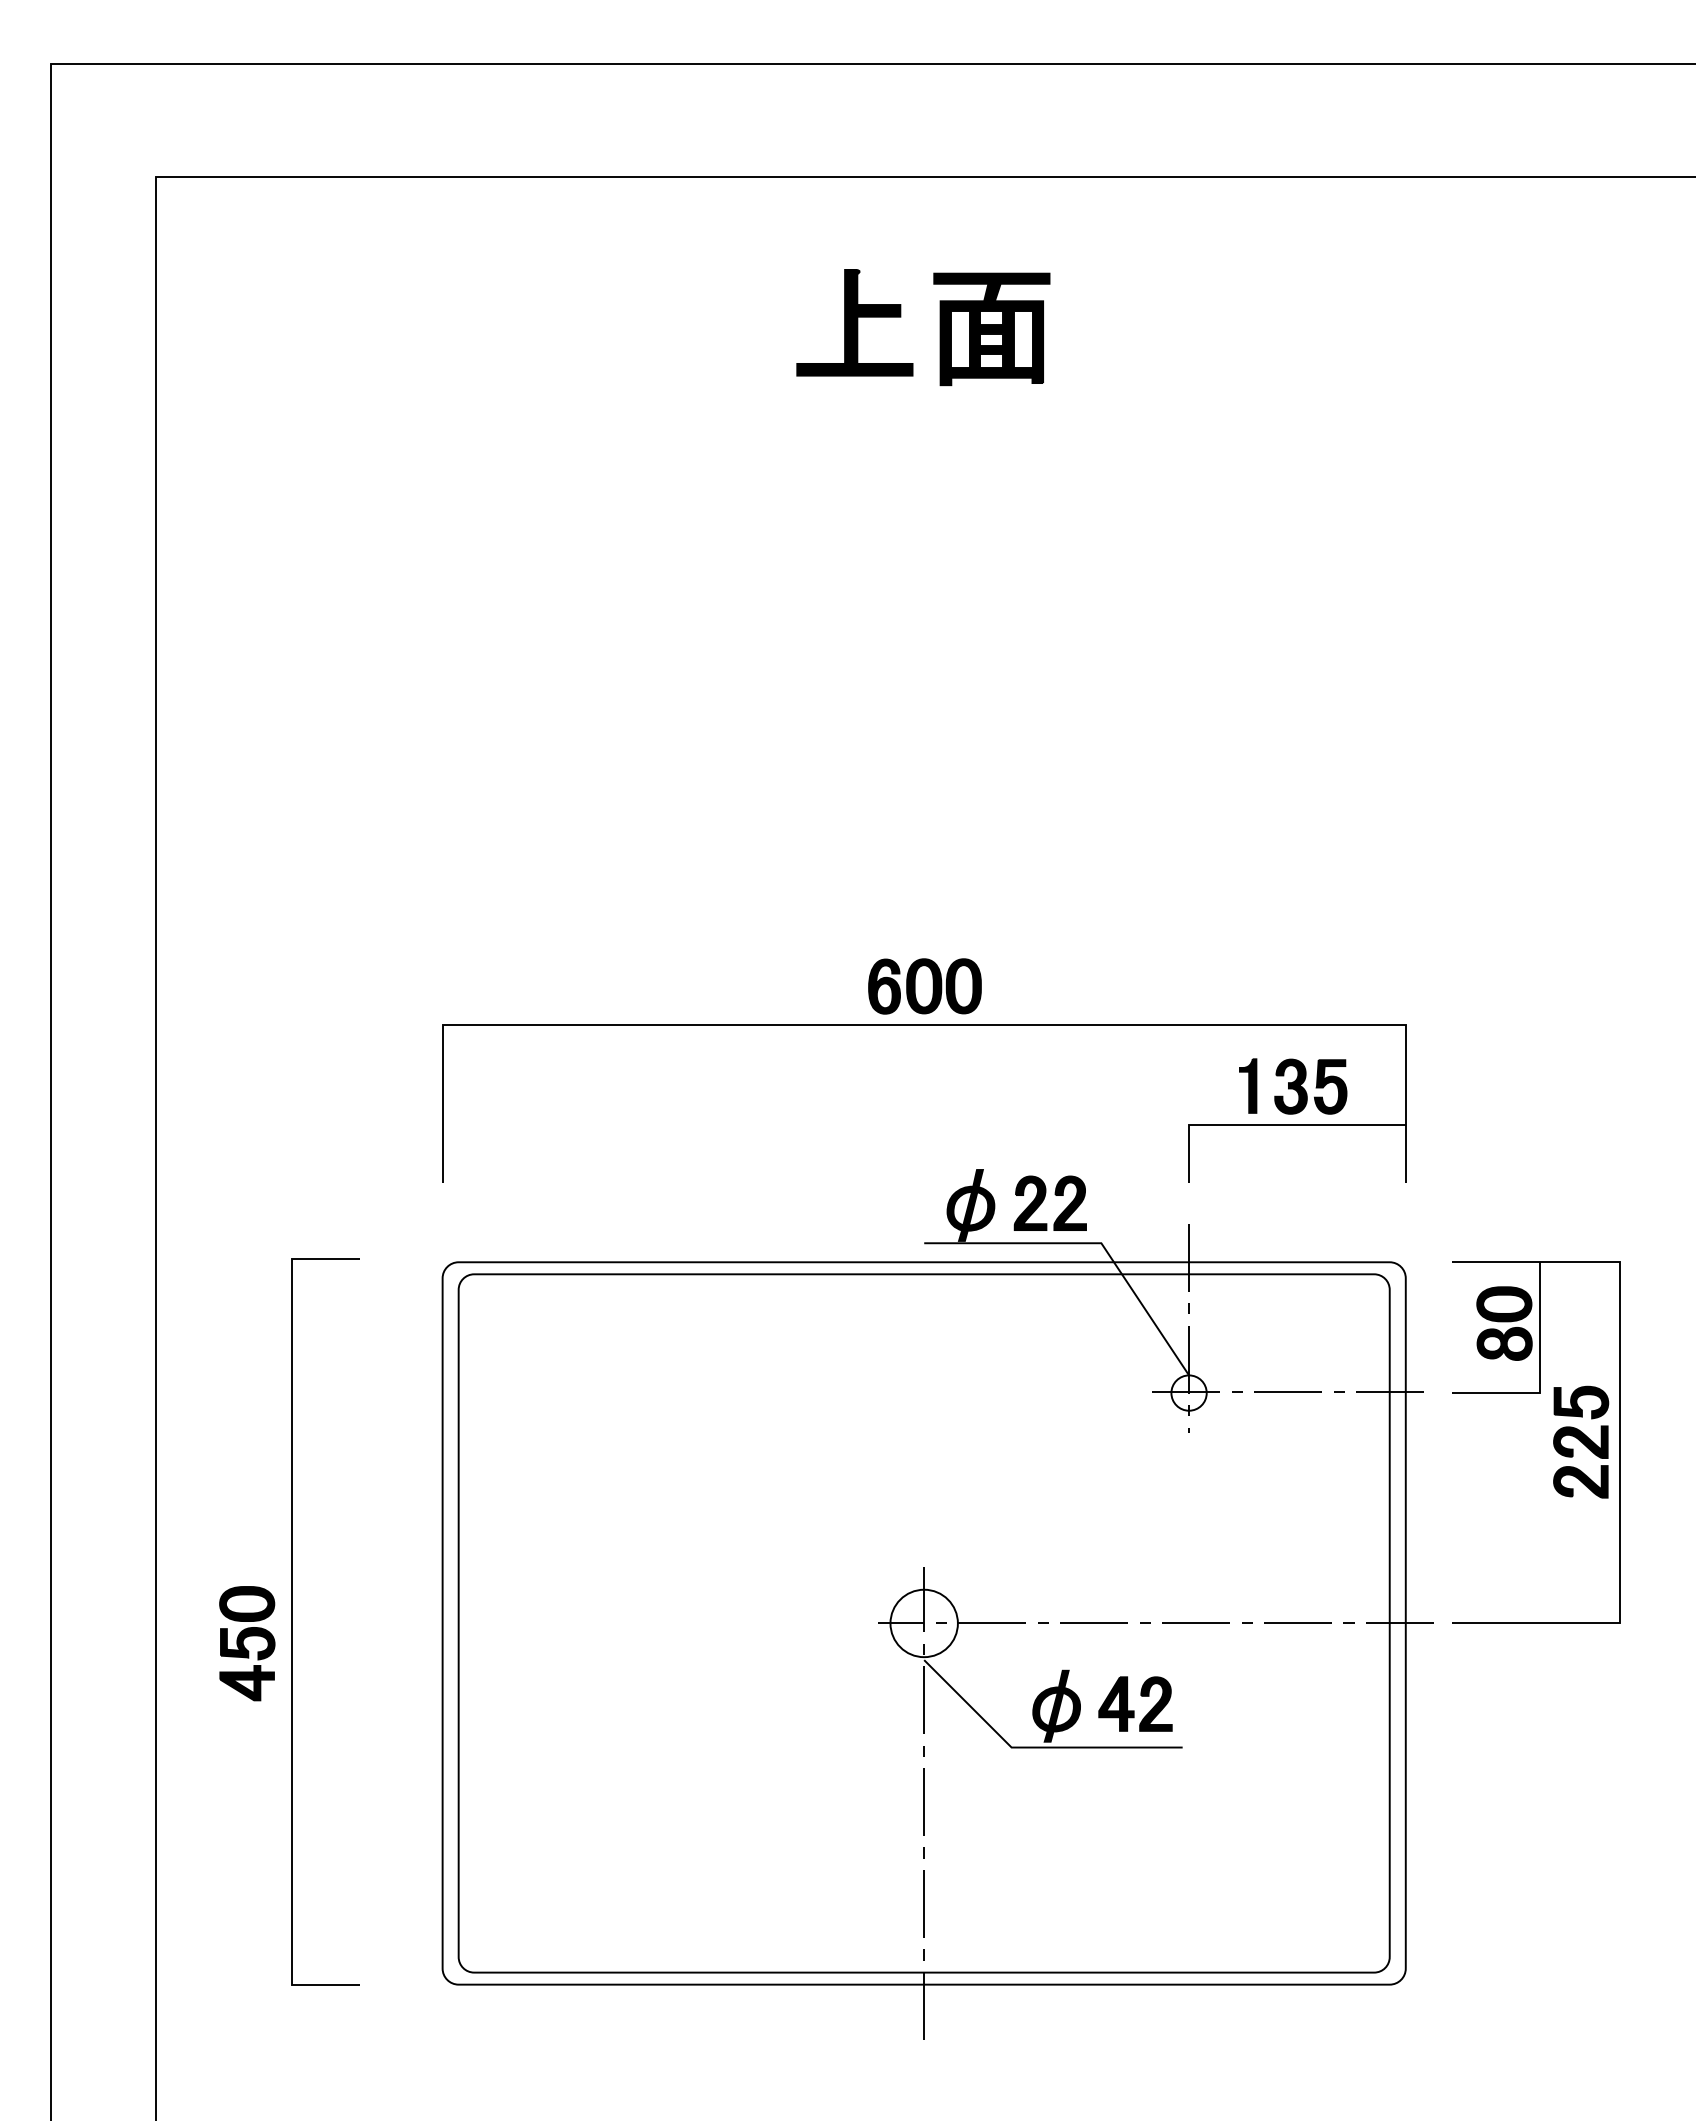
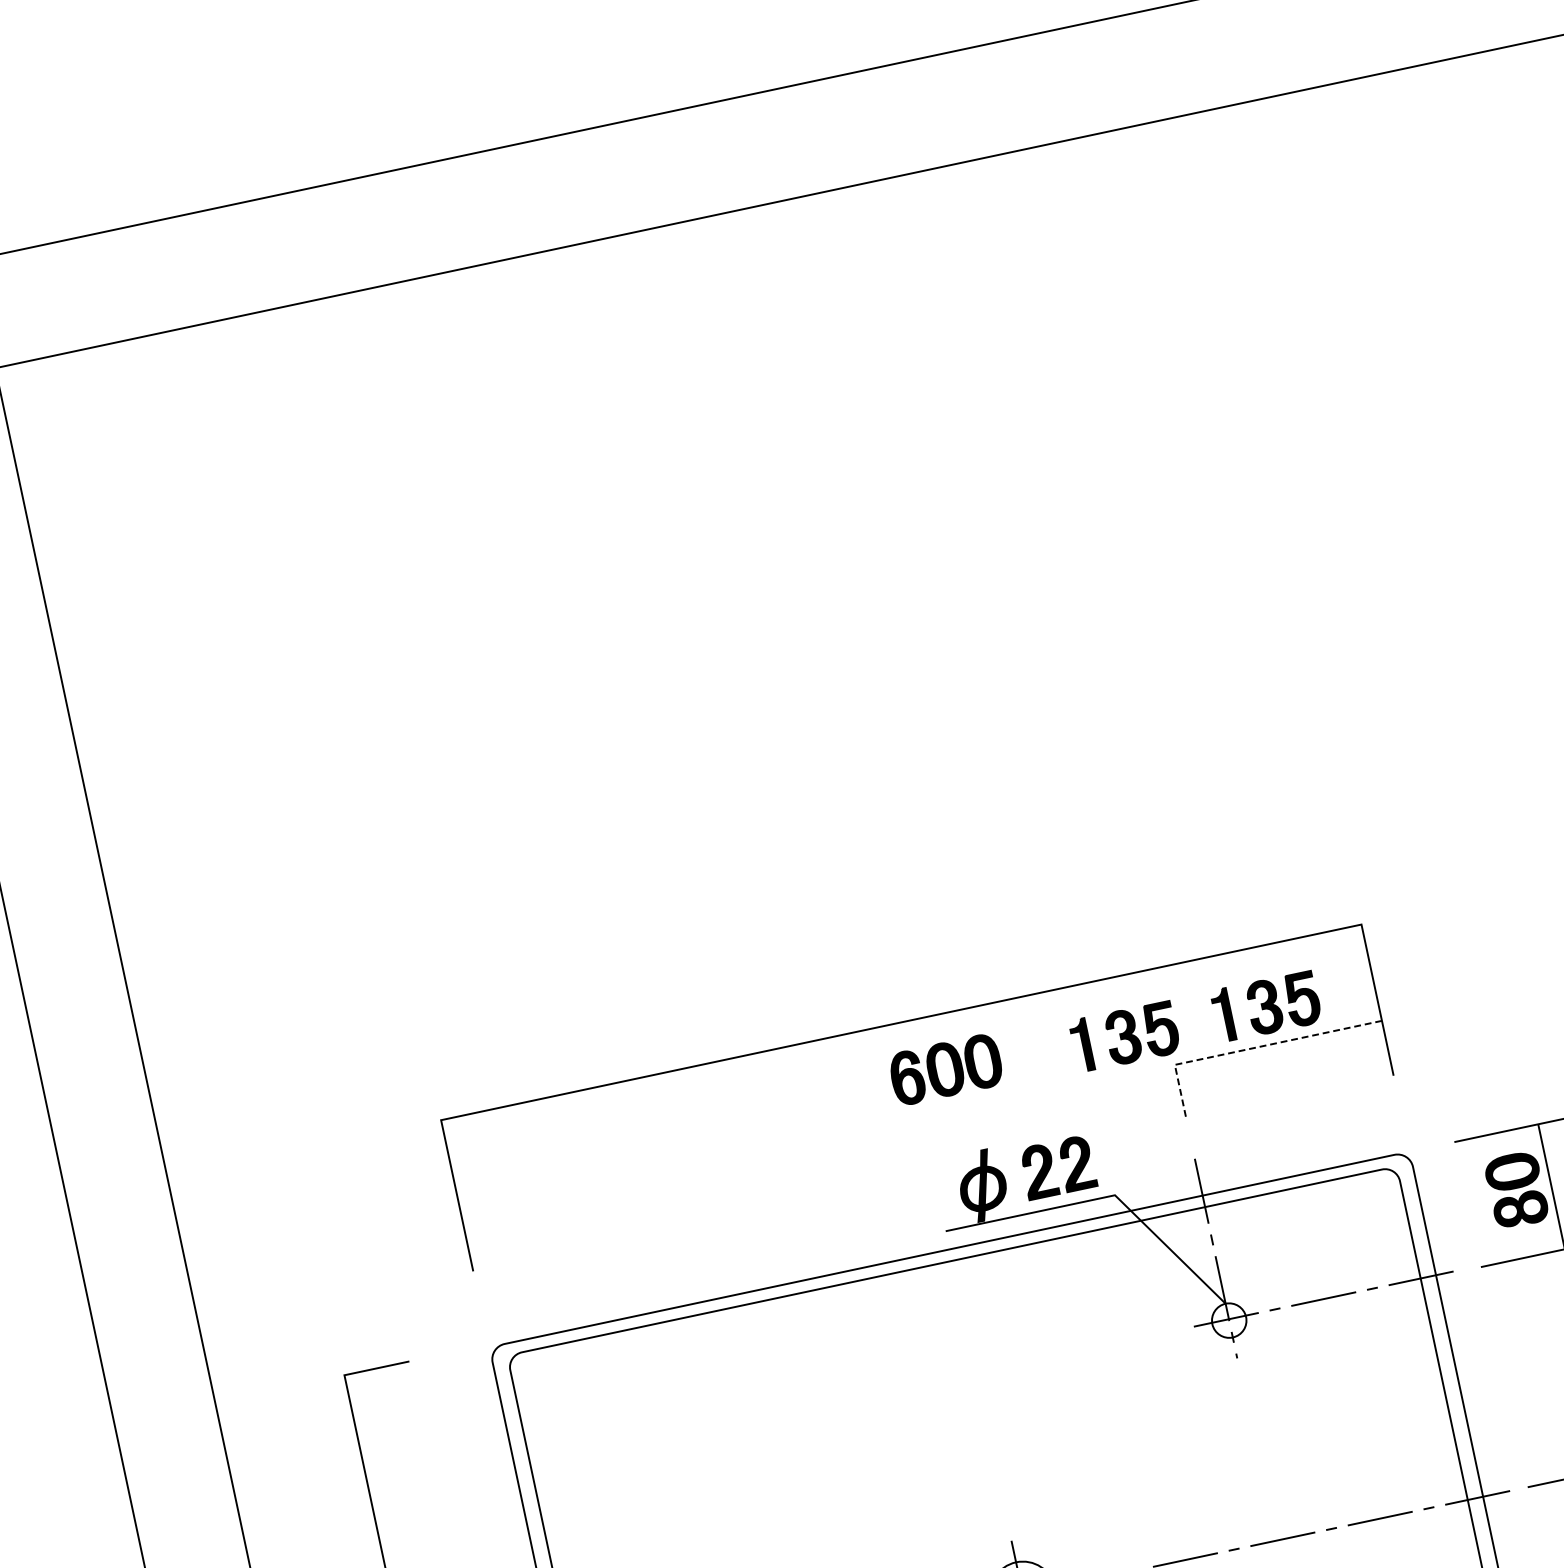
part: (939, 327) -> (774, 353), removed
part: (924, 986) -> (945, 1069), moved
part: (1145, 1086) -> (1125, 1036), added
line: (1267, 1125) -> (1249, 1049), solid -> dashed

